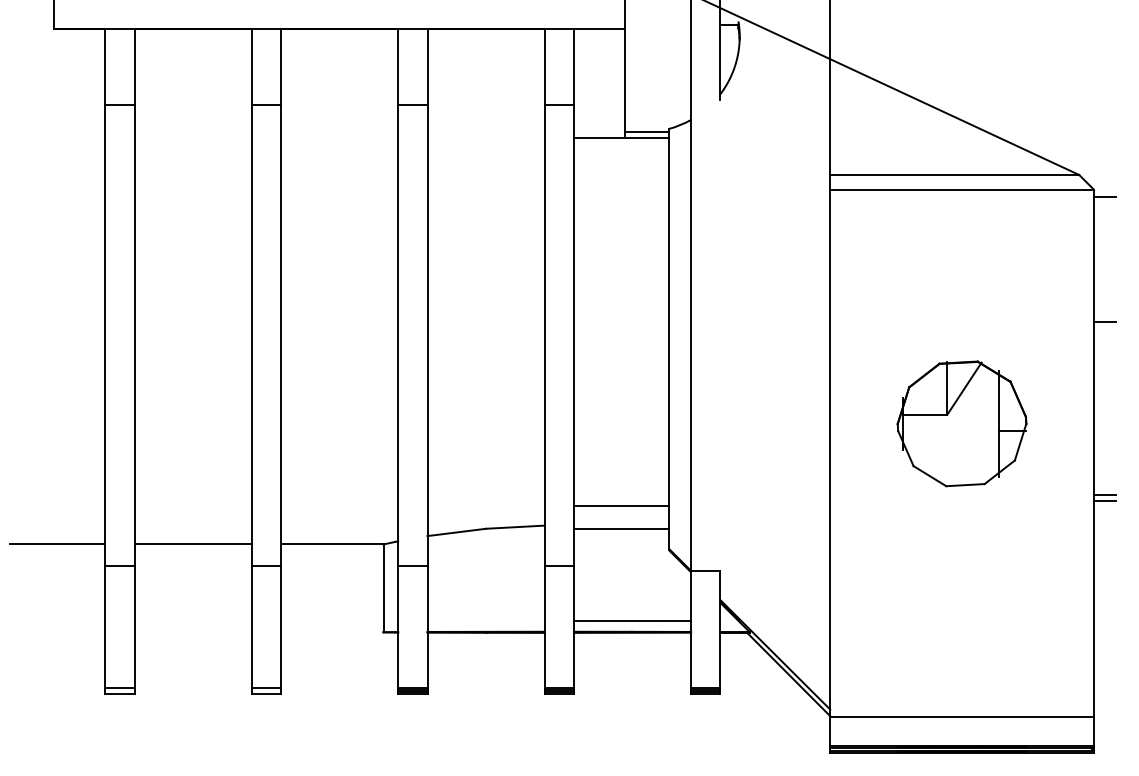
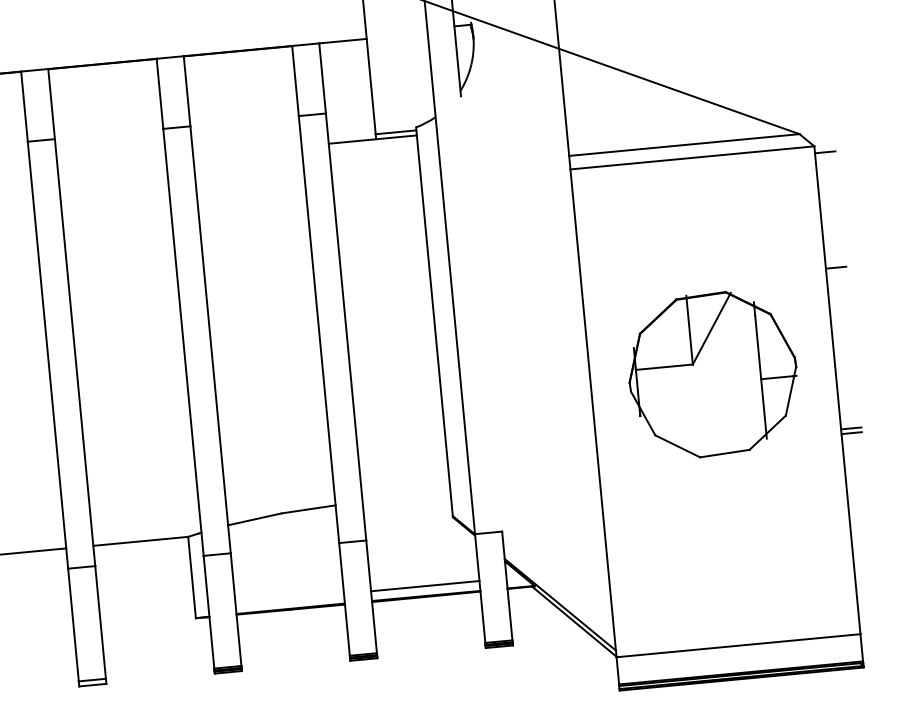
part: (961, 423) -> (712, 374), size x1.4
line: (621, 506) -> (405, 480), removed
line: (621, 529) -> (407, 502), removed

